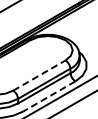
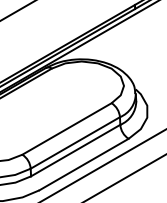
line: (39, 75) -> (67, 128), dashed -> solid
line: (48, 96) -> (82, 164), dashed -> solid

